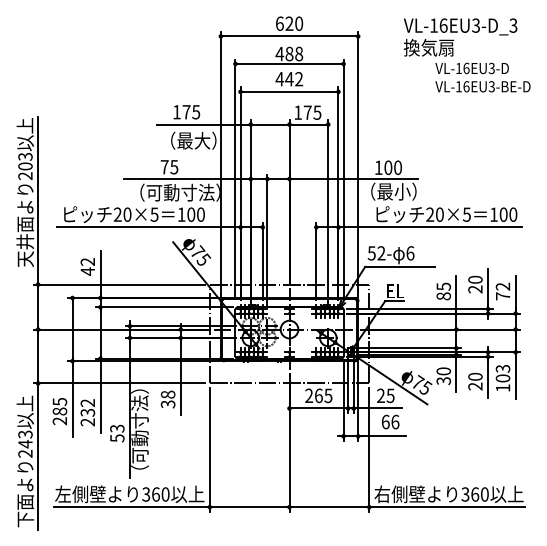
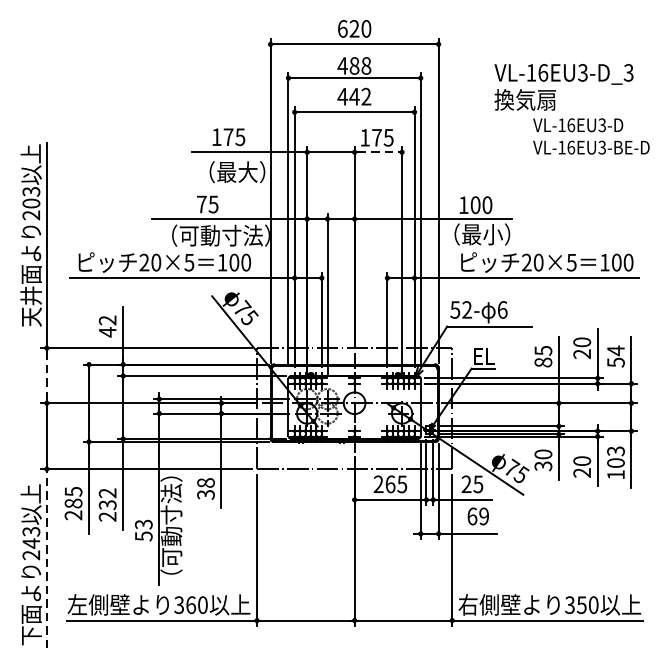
text: (466, 55) -> (571, 109), moved
line: (308, 124) -> (377, 152), solid -> dashed
text: (502, 291) -> (615, 356), 72 -> 54
line: (38, 307) -> (47, 376), solid -> dashed
text: (395, 421) -> (484, 515), 66 -> 69
line: (38, 455) -> (47, 557), solid -> dashed
text: (475, 494) -> (582, 605), 360 -> 350

